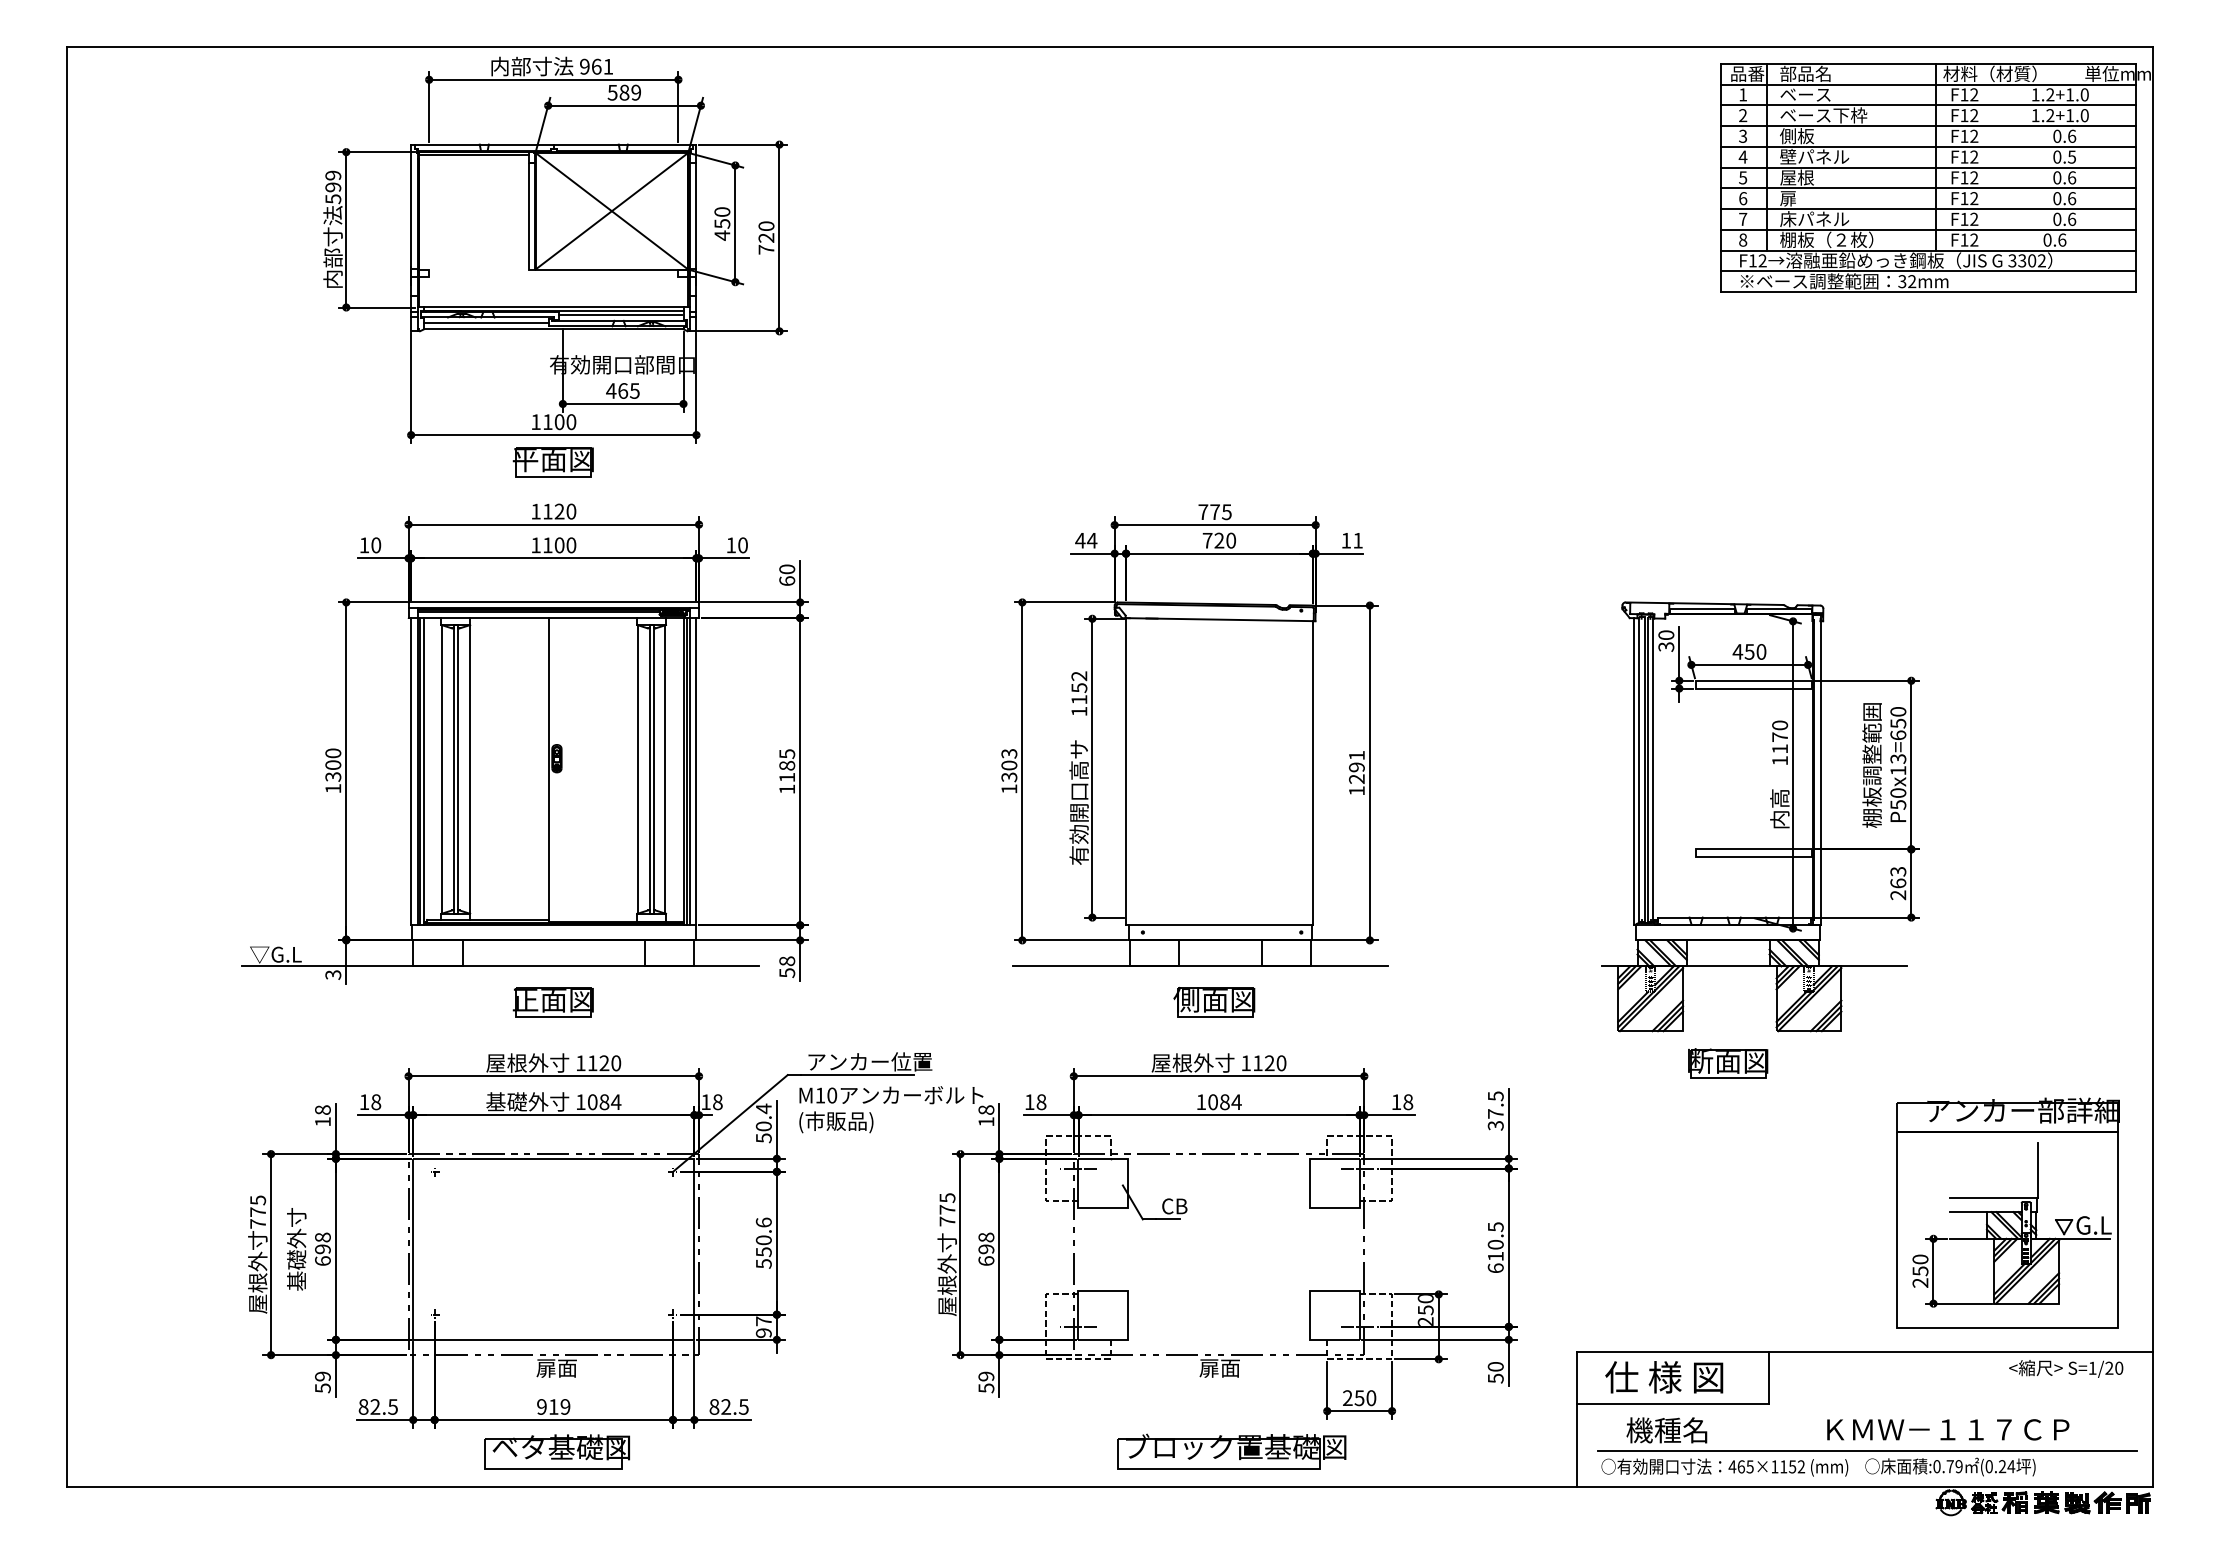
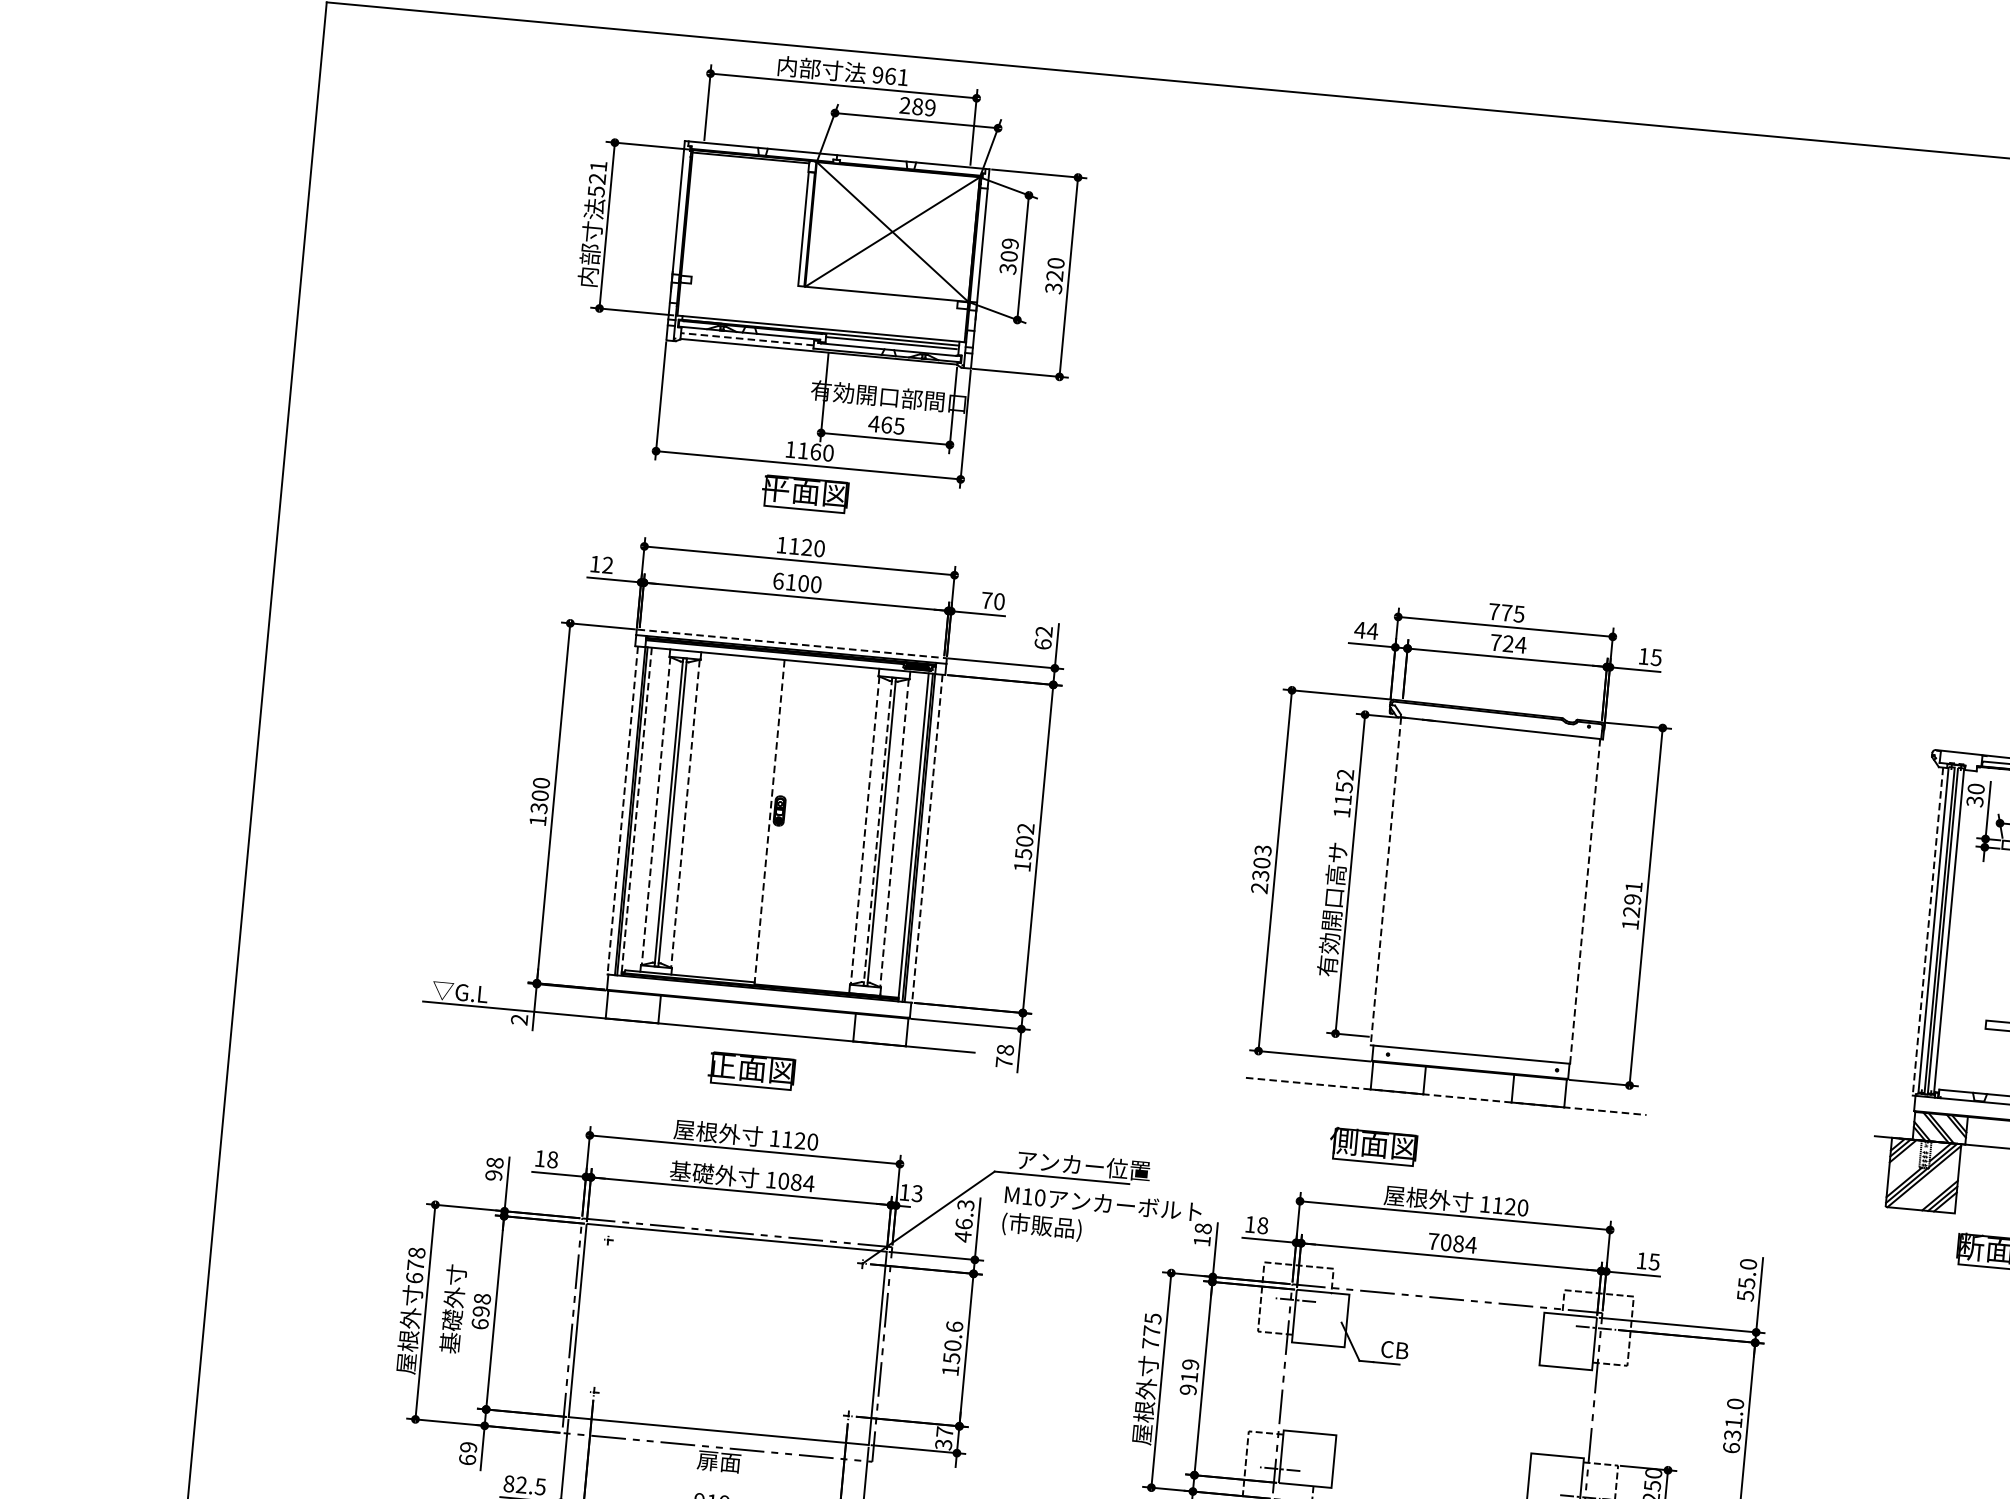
text: (612, 92) -> (904, 105), 589 -> 289
text: (333, 181) -> (598, 172), 599 -> 521
text: (722, 223) -> (1009, 256), 450 -> 309
text: (766, 249) -> (1053, 288), 720 -> 320
line: (485, 323) -> (746, 339), solid -> dashed
text: (559, 421) -> (815, 451), 1100 -> 1160
text: (1230, 540) -> (1520, 644), 720 -> 724
text: (1357, 540) -> (1655, 657), 11 -> 15
text: (376, 545) -> (608, 565), 10 -> 12
text: (536, 545) -> (778, 581), 1100 -> 6100
text: (731, 545) -> (987, 600), 10 -> 70
text: (787, 569) -> (1044, 631), 60 -> 62
line: (554, 602) -> (792, 644), solid -> dashed
text: (787, 765) -> (1025, 841), 1185 -> 1502
line: (442, 769) -> (656, 811), solid -> dashed
line: (469, 769) -> (685, 813), solid -> dashed
line: (548, 769) -> (769, 821), solid -> dashed
line: (637, 769) -> (864, 830), solid -> dashed
line: (649, 769) -> (877, 831), solid -> dashed
line: (665, 769) -> (894, 833), solid -> dashed
line: (411, 771) -> (623, 810), solid -> dashed
line: (424, 771) -> (637, 811), solid -> dashed
line: (696, 771) -> (927, 838), solid -> dashed
line: (1126, 771) -> (1386, 881), solid -> dashed
line: (1633, 771) -> (1927, 931), solid -> dashed
line: (1312, 773) -> (1584, 901), solid -> dashed
text: (1009, 788) -> (1259, 887), 1303 -> 2303
line: (1200, 966) -> (1446, 1096), solid -> dashed
text: (787, 973) -> (1004, 1063), 58 -> 78
text: (333, 974) -> (519, 1019), 3 -> 2
part: (1214, 1002) -> (1373, 1146), moved
text: (1201, 1101) -> (1433, 1240), 1084 -> 7084
text: (717, 1102) -> (917, 1193), 18 -> 13
text: (1408, 1102) -> (1654, 1262), 18 -> 15
text: (1495, 1110) -> (1746, 1279), 37.5 -> 55.0
text: (322, 1121) -> (493, 1175), 18 -> 98
text: (763, 1123) -> (964, 1220), 50.4 -> 46.3
text: (258, 1211) -> (416, 1264), 775 -> 678
text: (1495, 1241) -> (1733, 1419), 610.5 -> 631.0
text: (986, 1248) -> (1189, 1376), 698 -> 919
text: (763, 1263) -> (950, 1370), 550.6 -> 150.6
text: (763, 1333) -> (943, 1445), 97 -> 37
text: (322, 1388) -> (467, 1460), 59 -> 69

